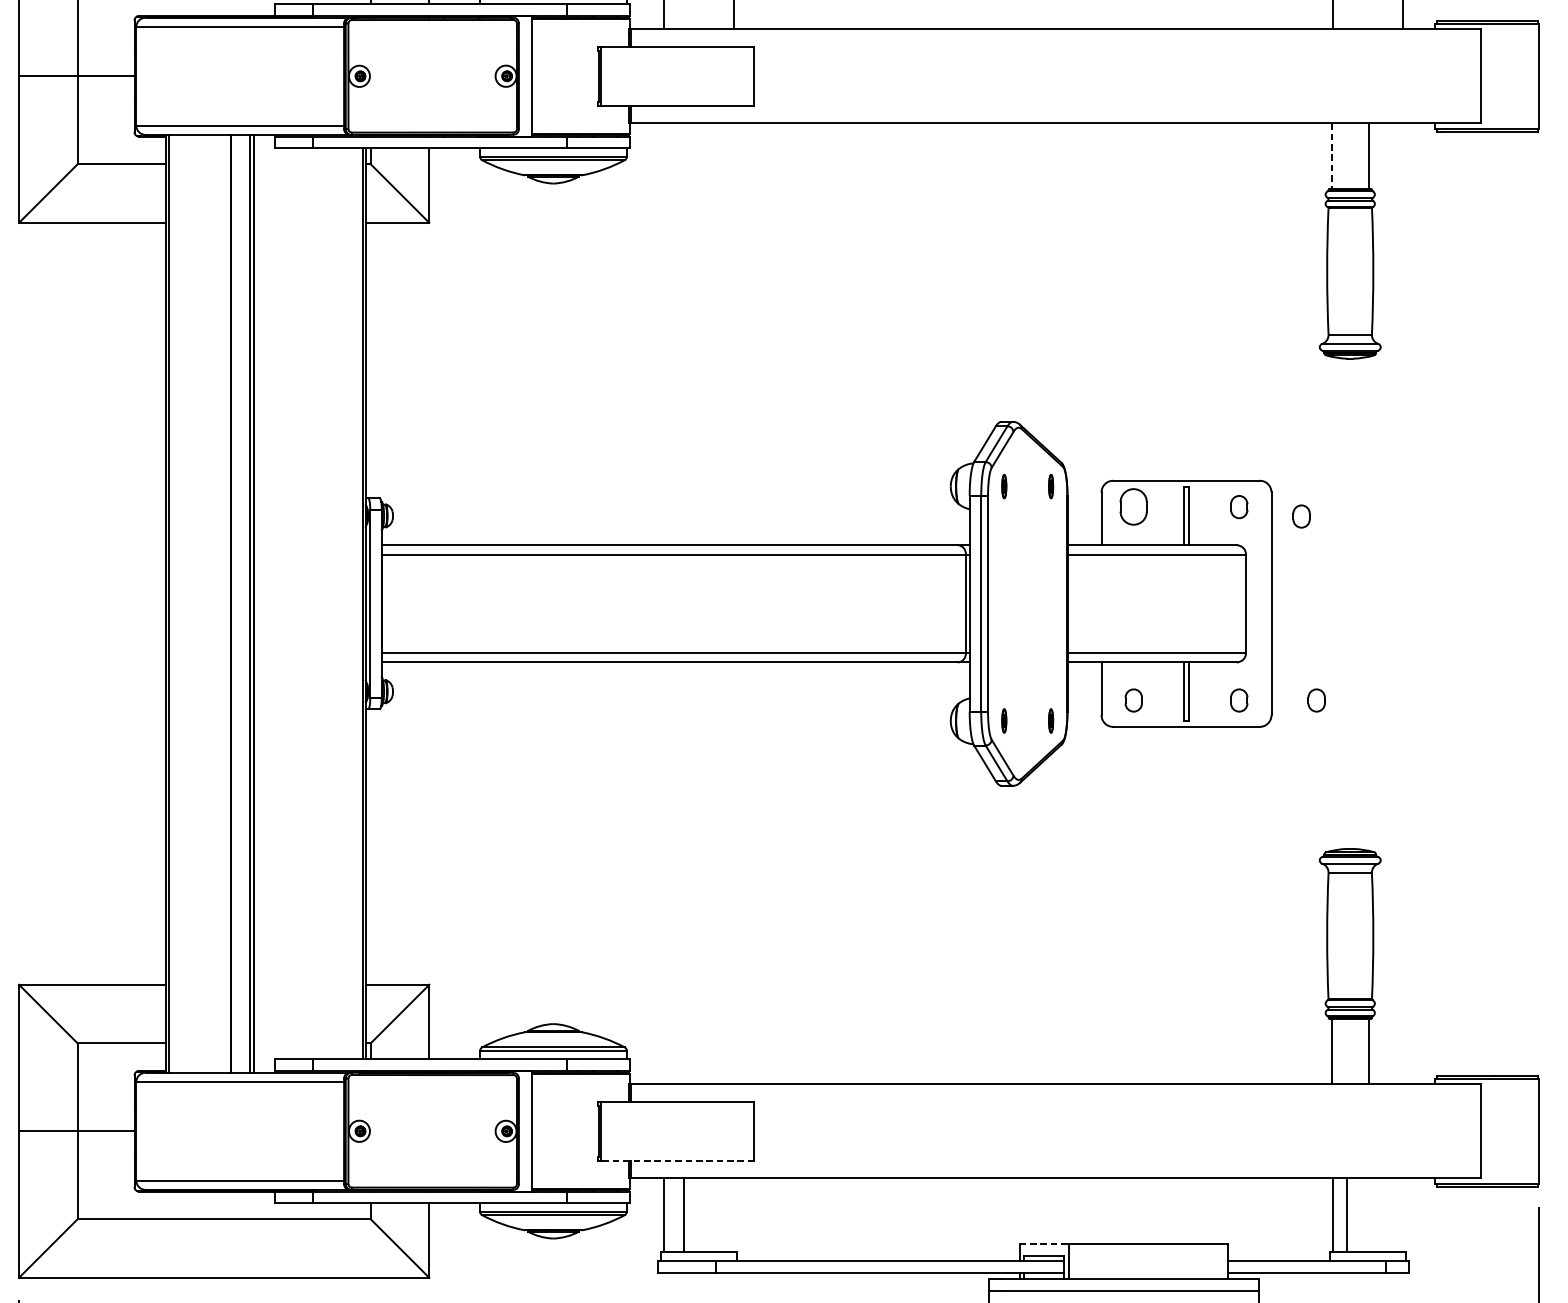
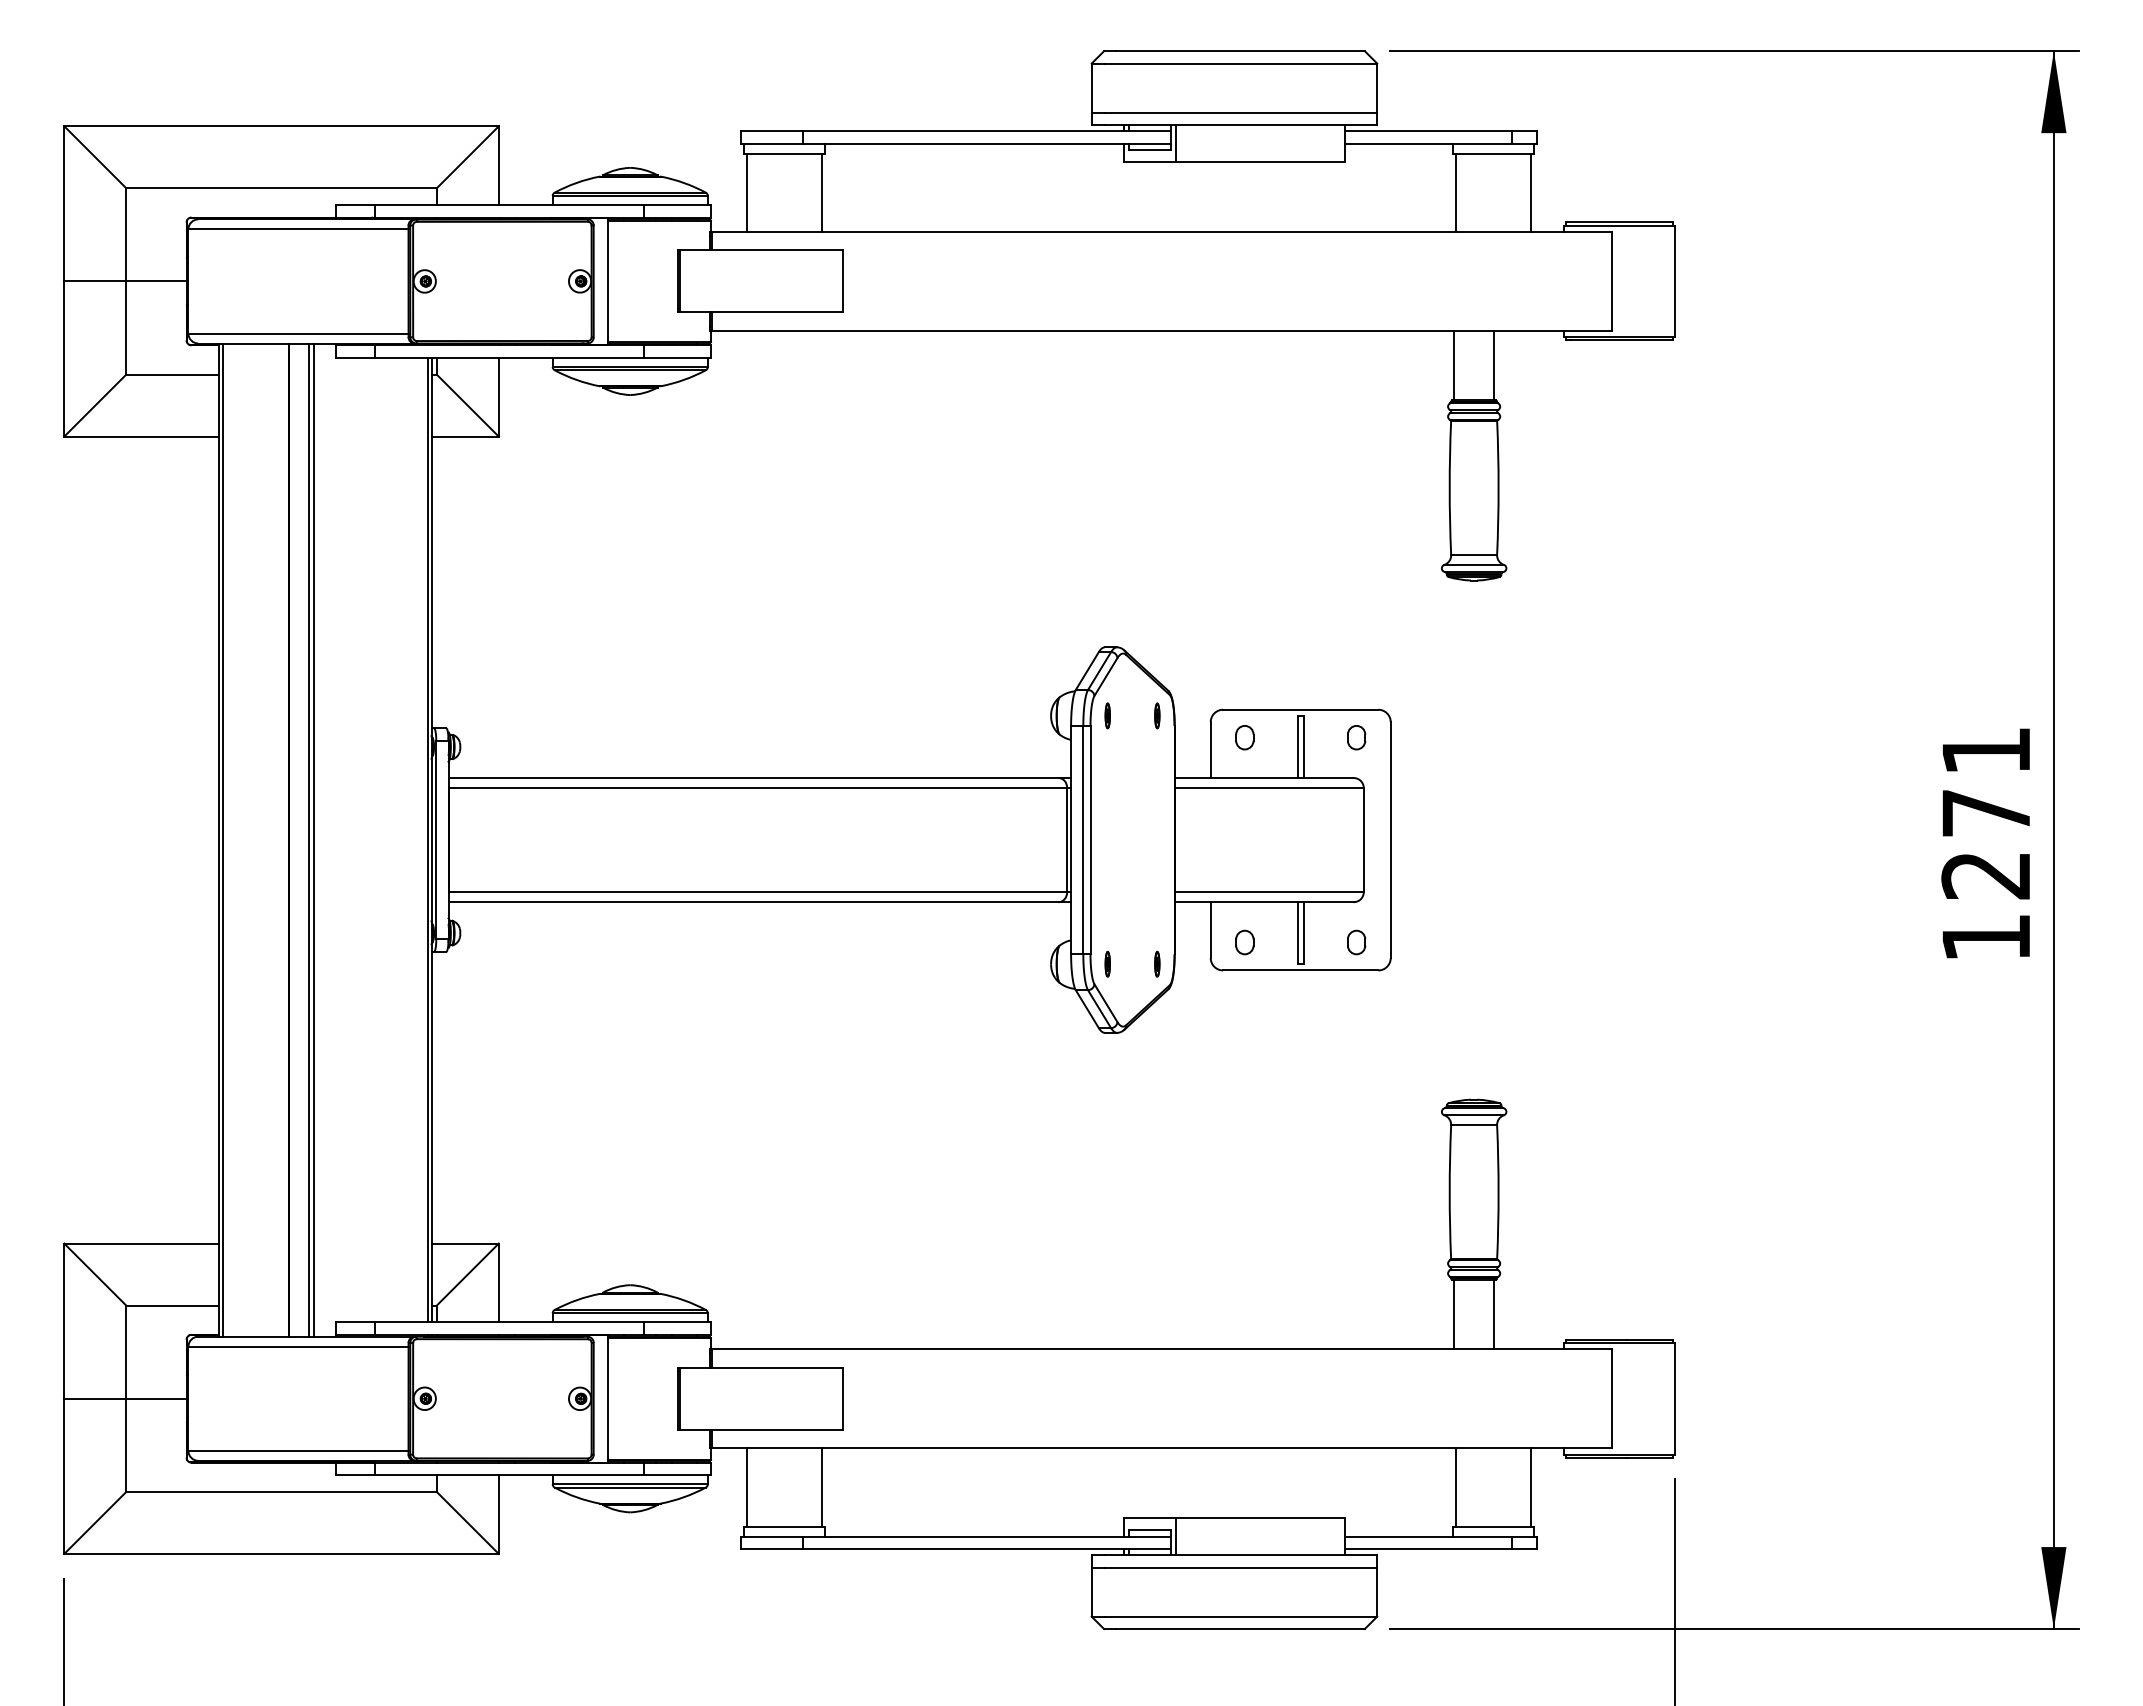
line: (1331, 155) -> (1454, 365), dashed -> solid
part: (1133, 506) -> (1244, 737), size x0.62
part: (1301, 516) -> (1422, 747), removed
part: (1316, 700) -> (1438, 942), removed
line: (677, 1160) -> (761, 1429), dashed -> solid
line: (683, 1215) -> (821, 1487), moved
line: (1346, 1215) -> (1530, 1487), moved
line: (1044, 1243) -> (1150, 1517), dashed -> solid

